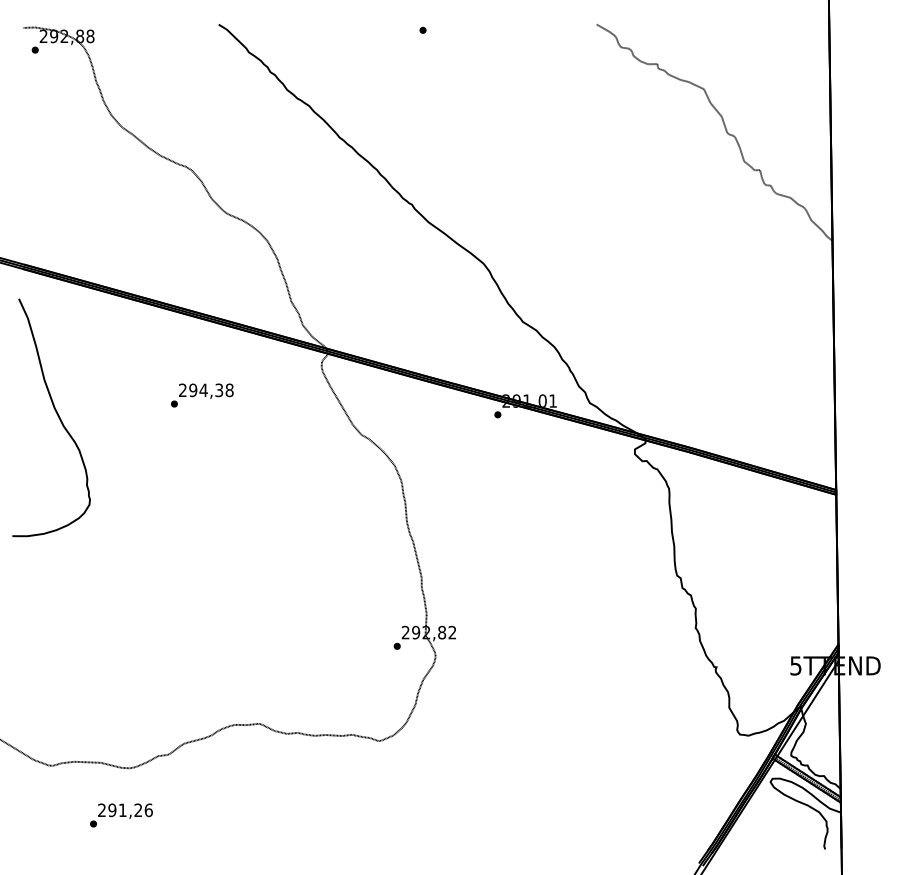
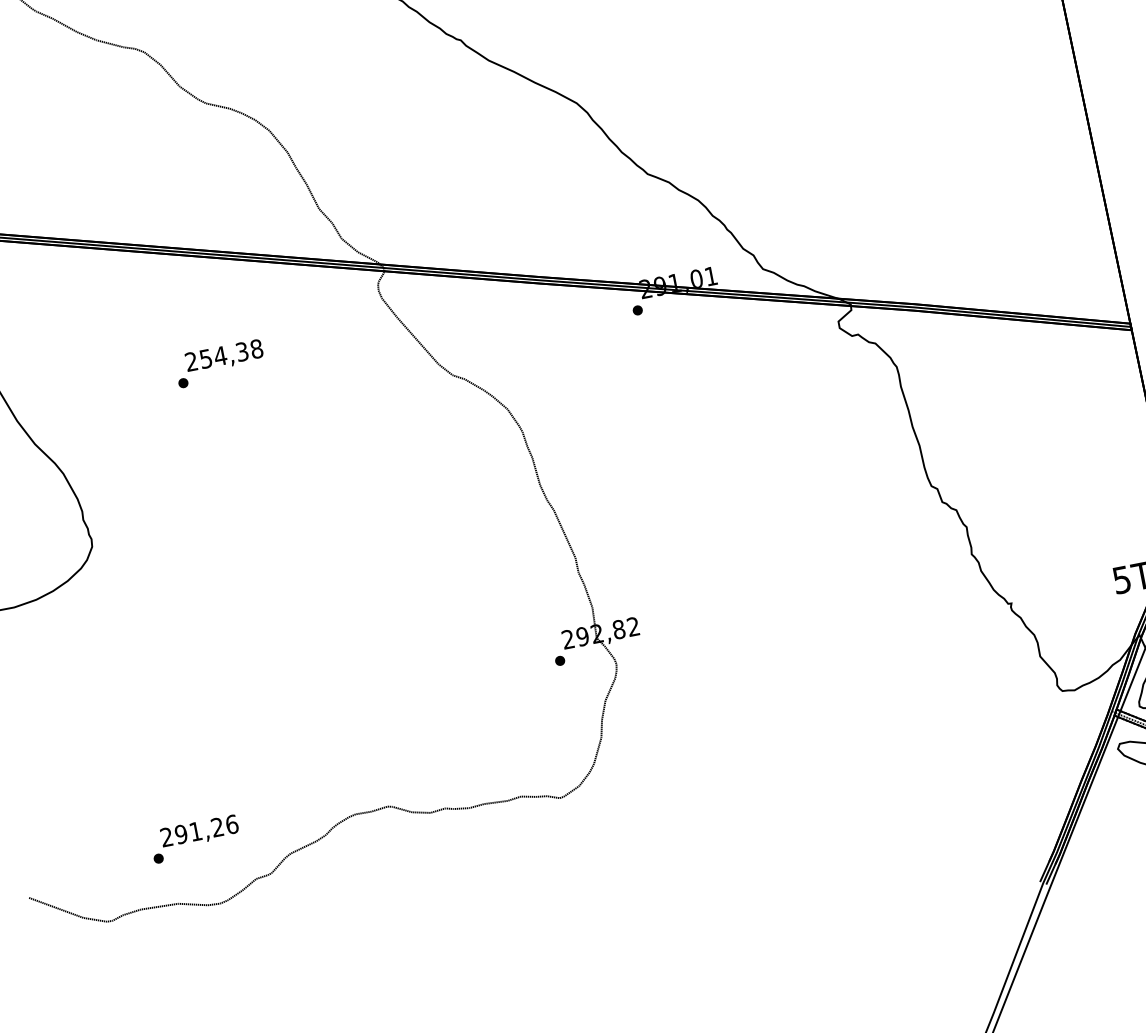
text: (193, 389) -> (206, 357), 294,38 -> 254,38
text: (121, 815) -> (195, 839), moved

